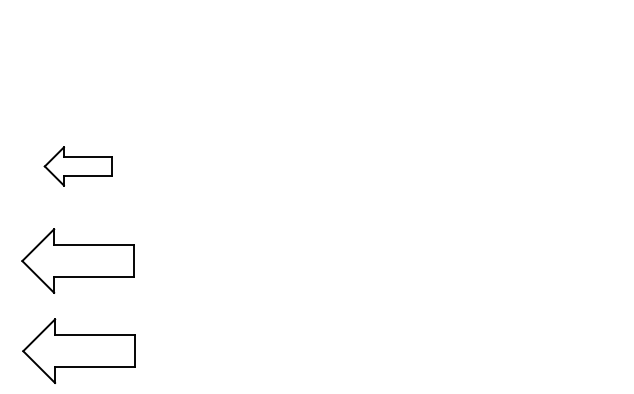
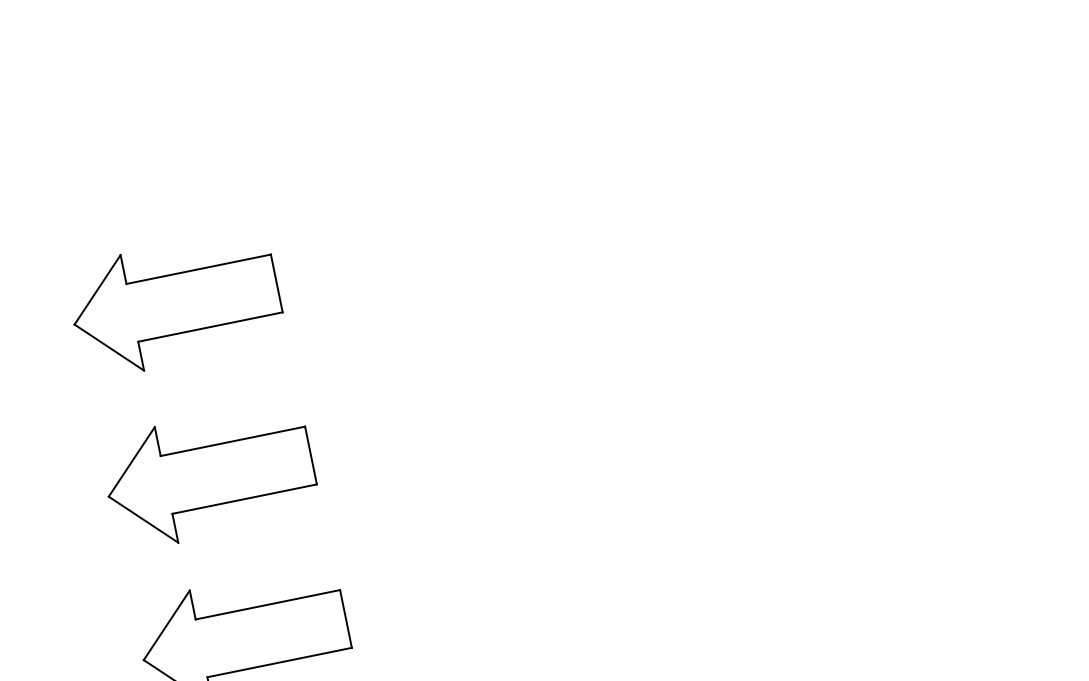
part: (77, 166) -> (174, 304), size x1.67

